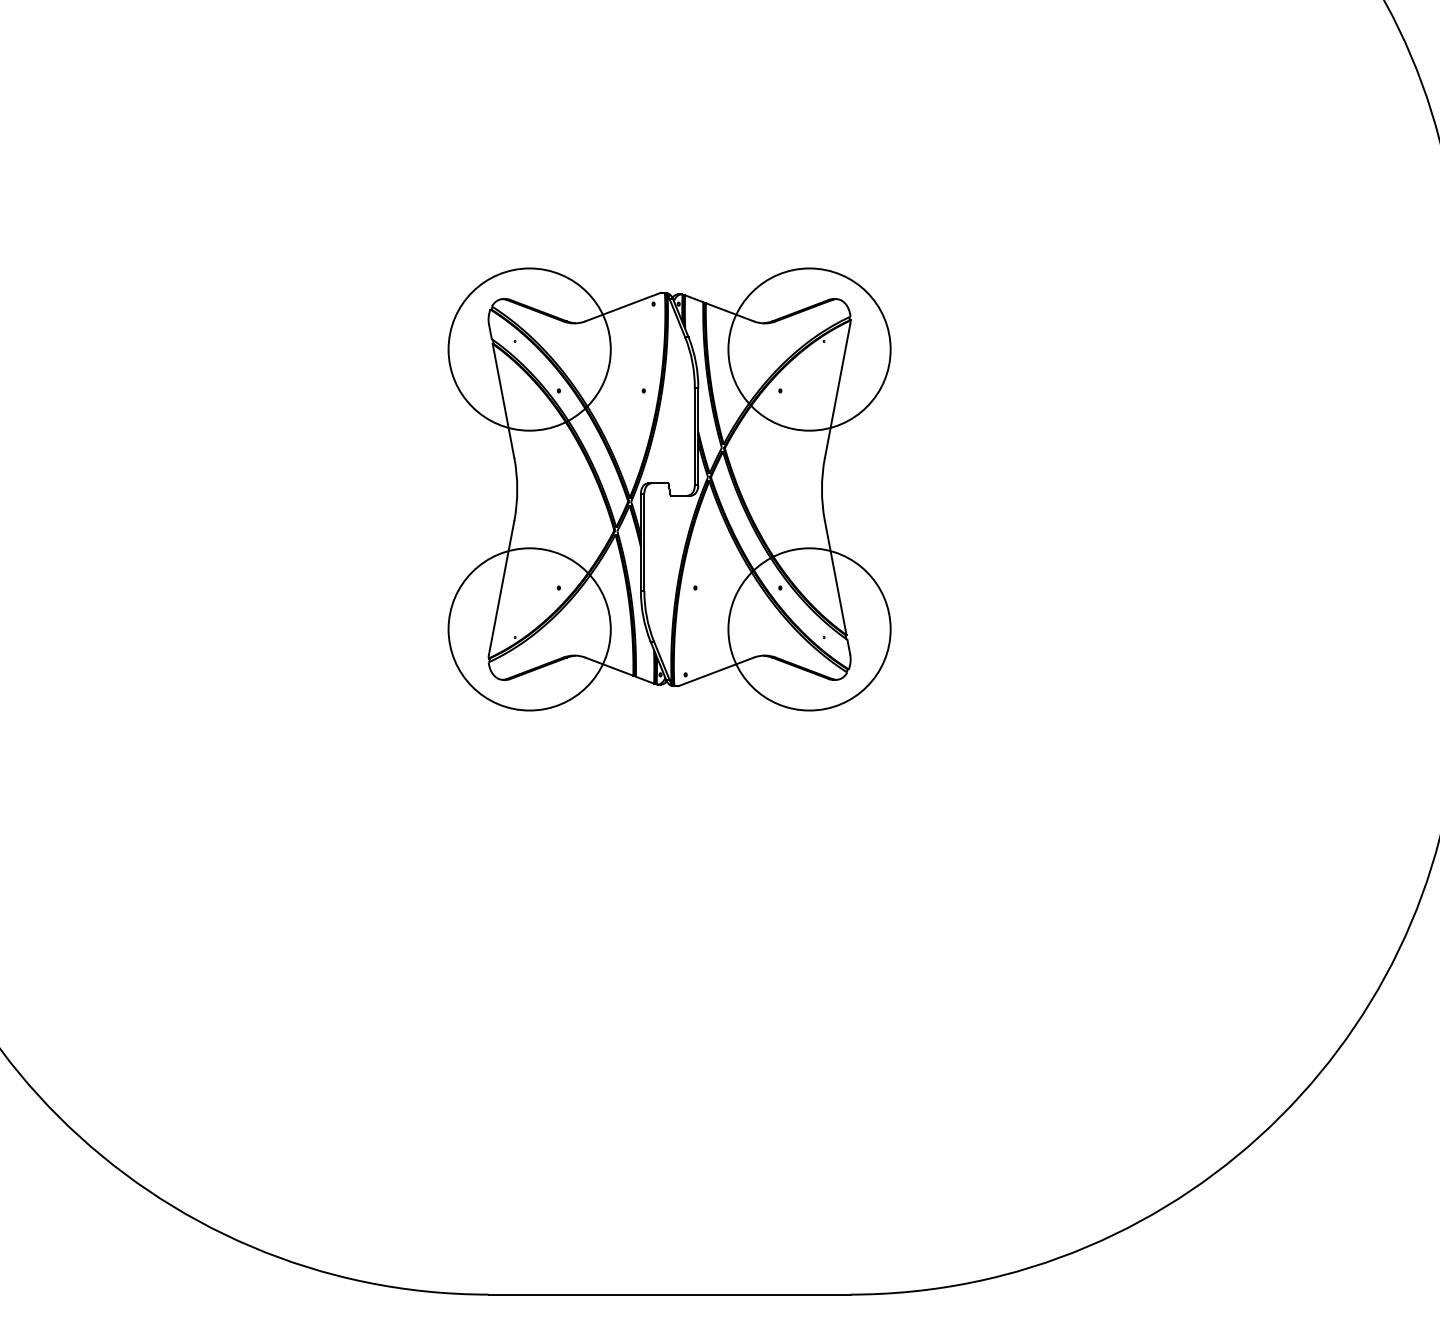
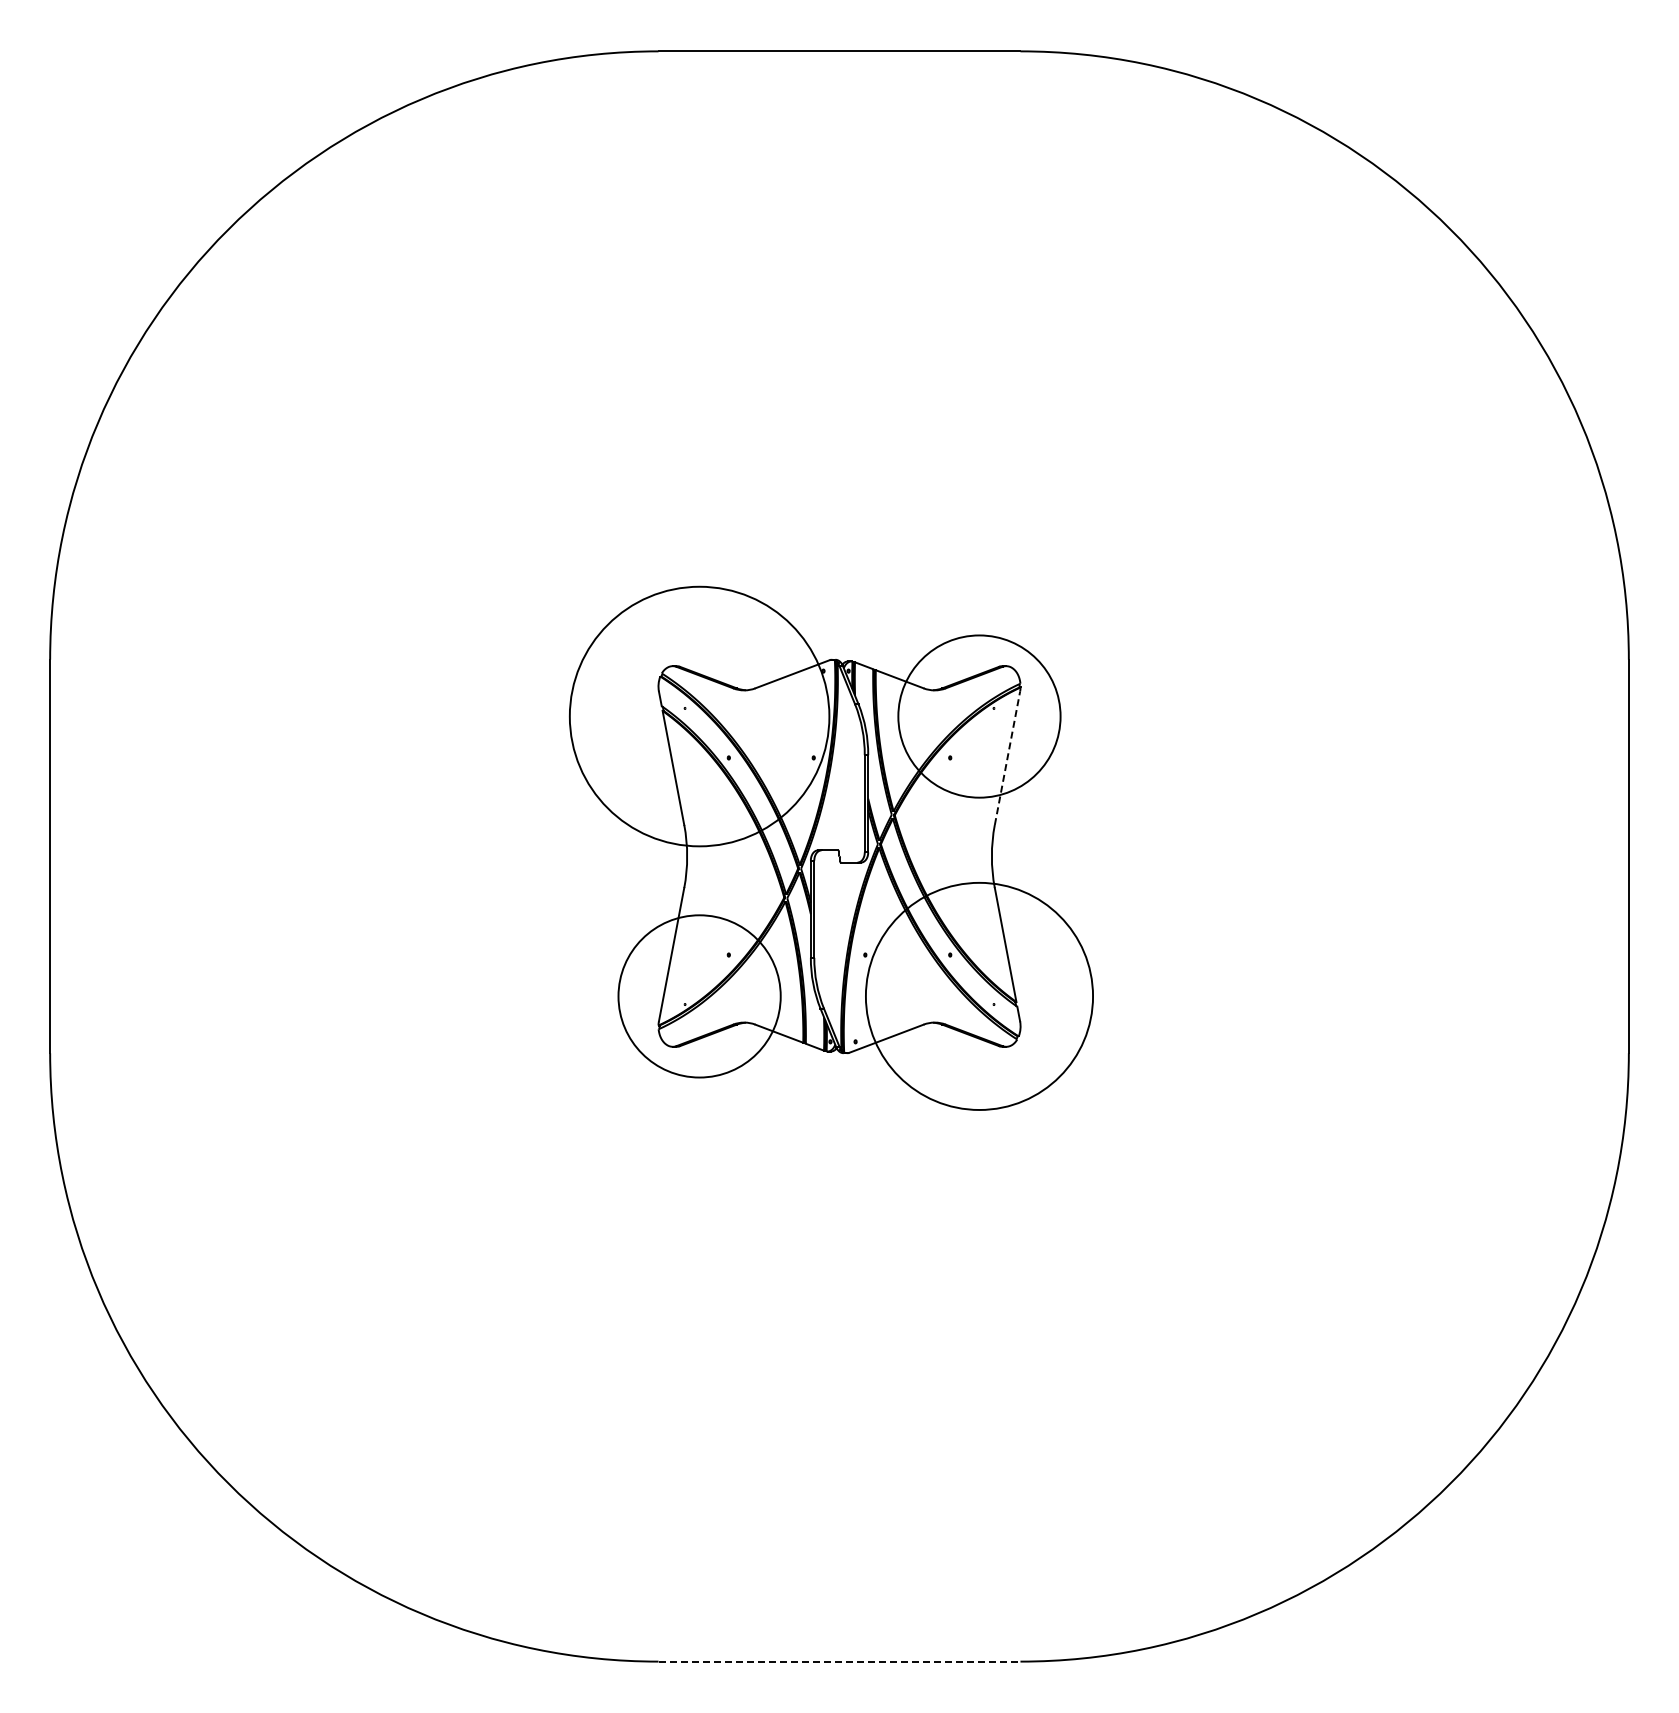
circle: (529, 349) -> (699, 716), size x1.6
line: (837, 391) -> (1007, 758), solid -> dashed
circle: (809, 629) -> (979, 996), size x1.4
line: (669, 1294) -> (839, 1661), solid -> dashed

